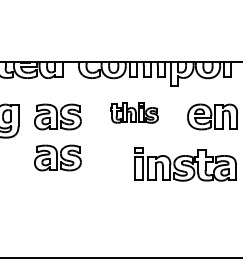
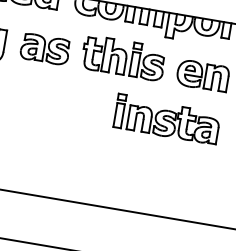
part: (134, 112) -> (124, 57), size x1.67
part: (57, 157) -> (37, 90), removed

